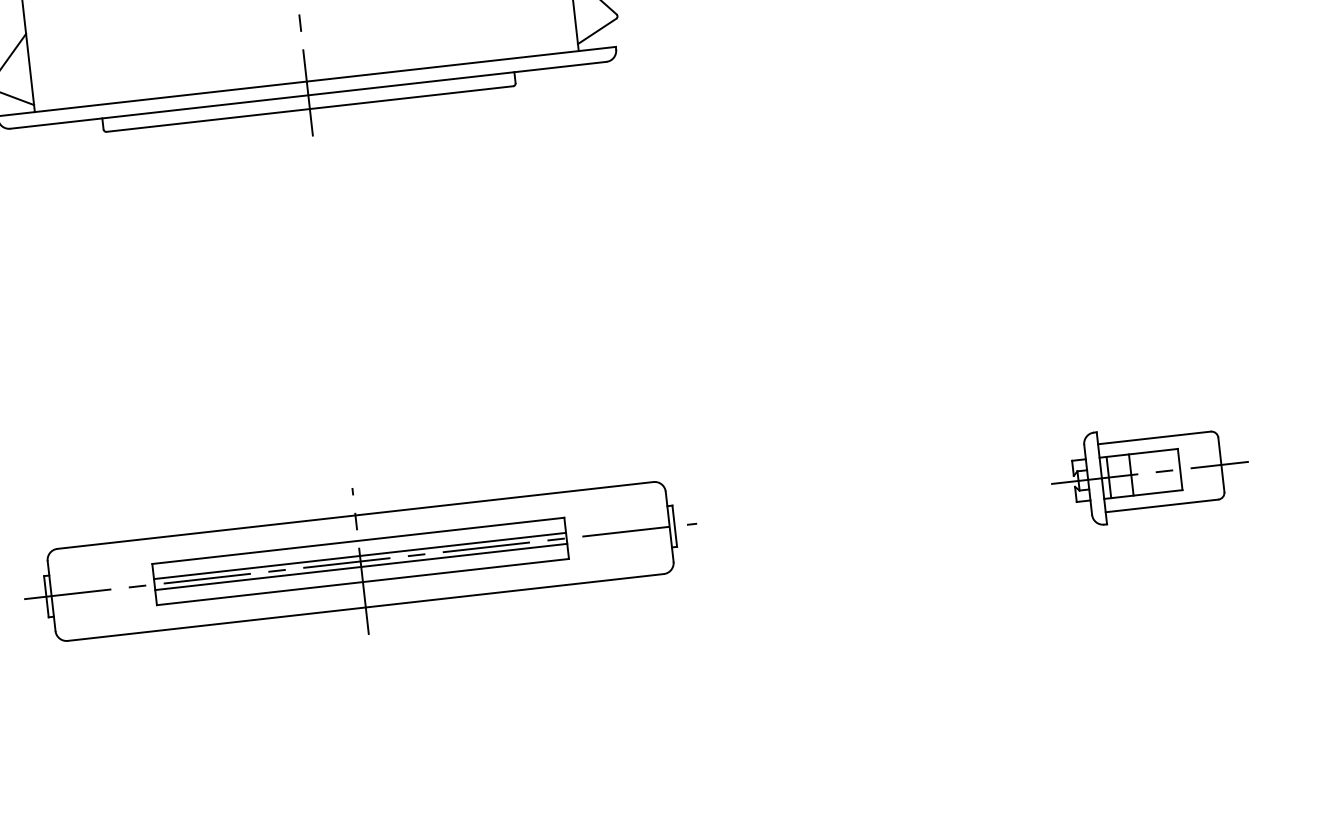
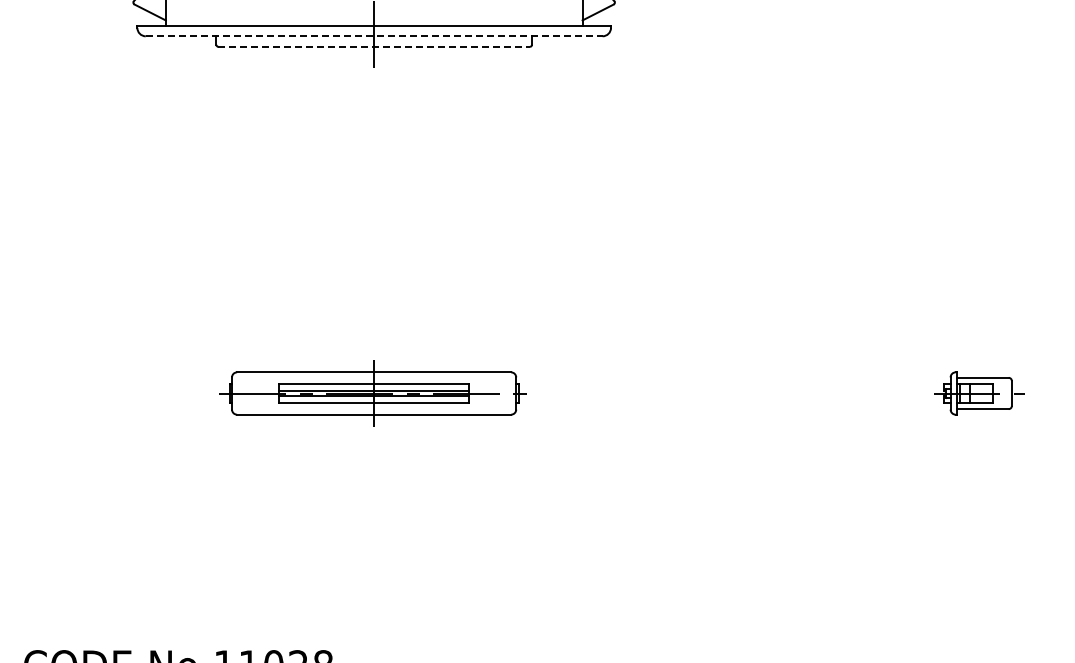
line: (308, 95) -> (374, 36), solid -> dashed
line: (310, 108) -> (374, 46), solid -> dashed
part: (1149, 472) -> (978, 393), size x0.6
part: (359, 561) -> (373, 393), size x0.6

